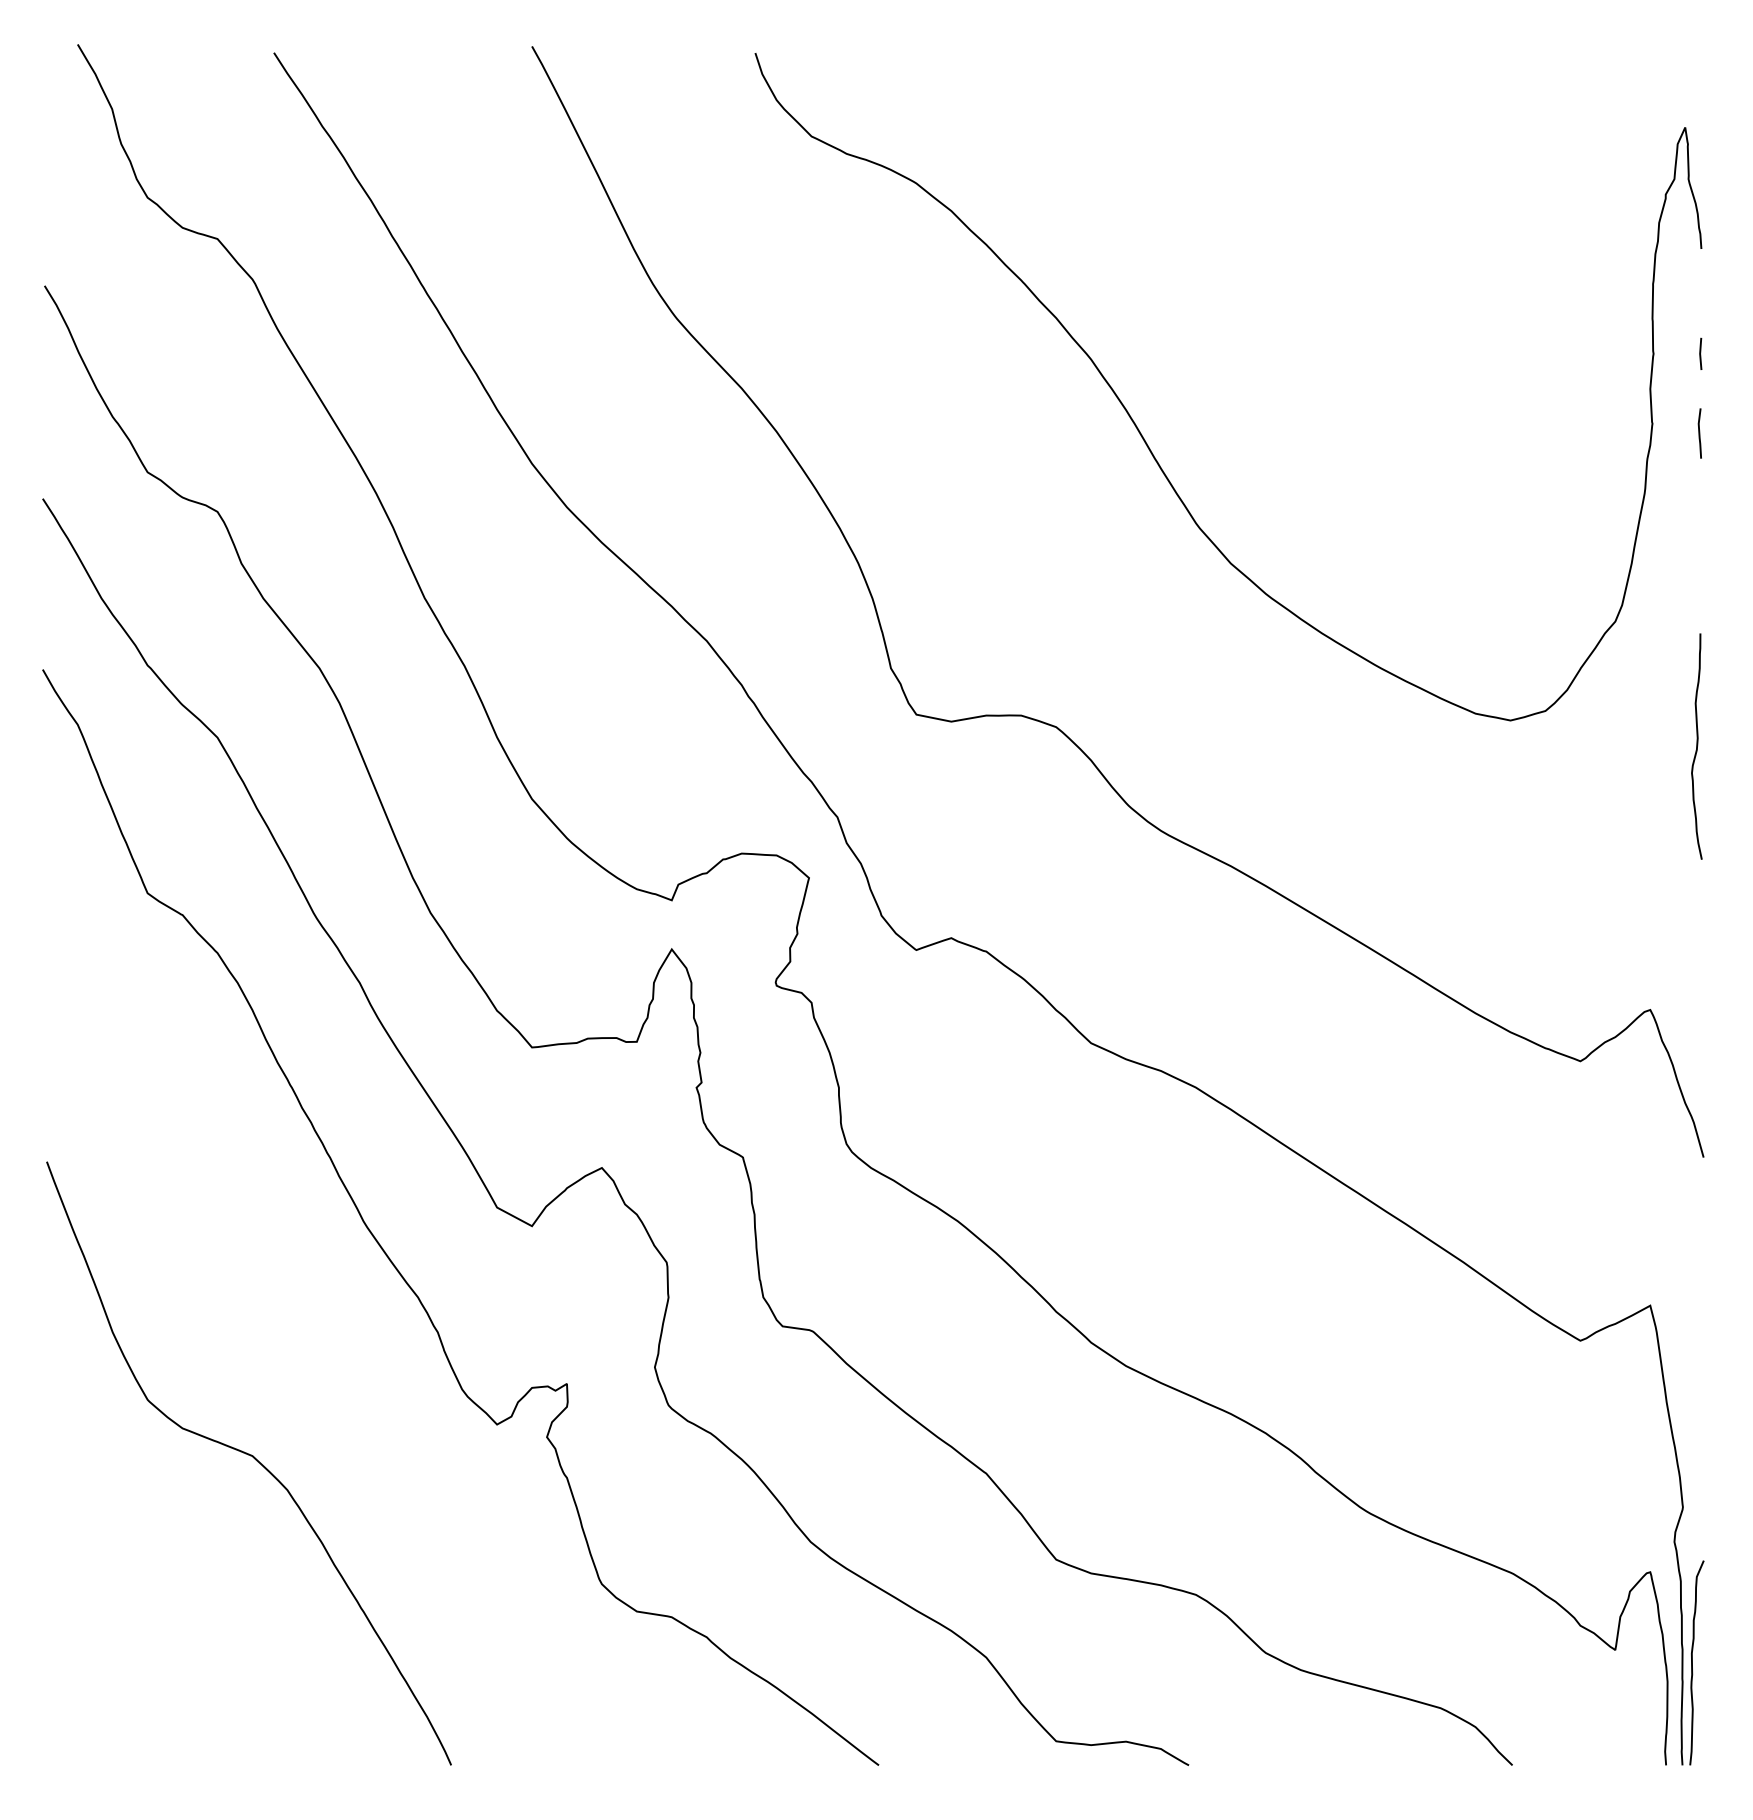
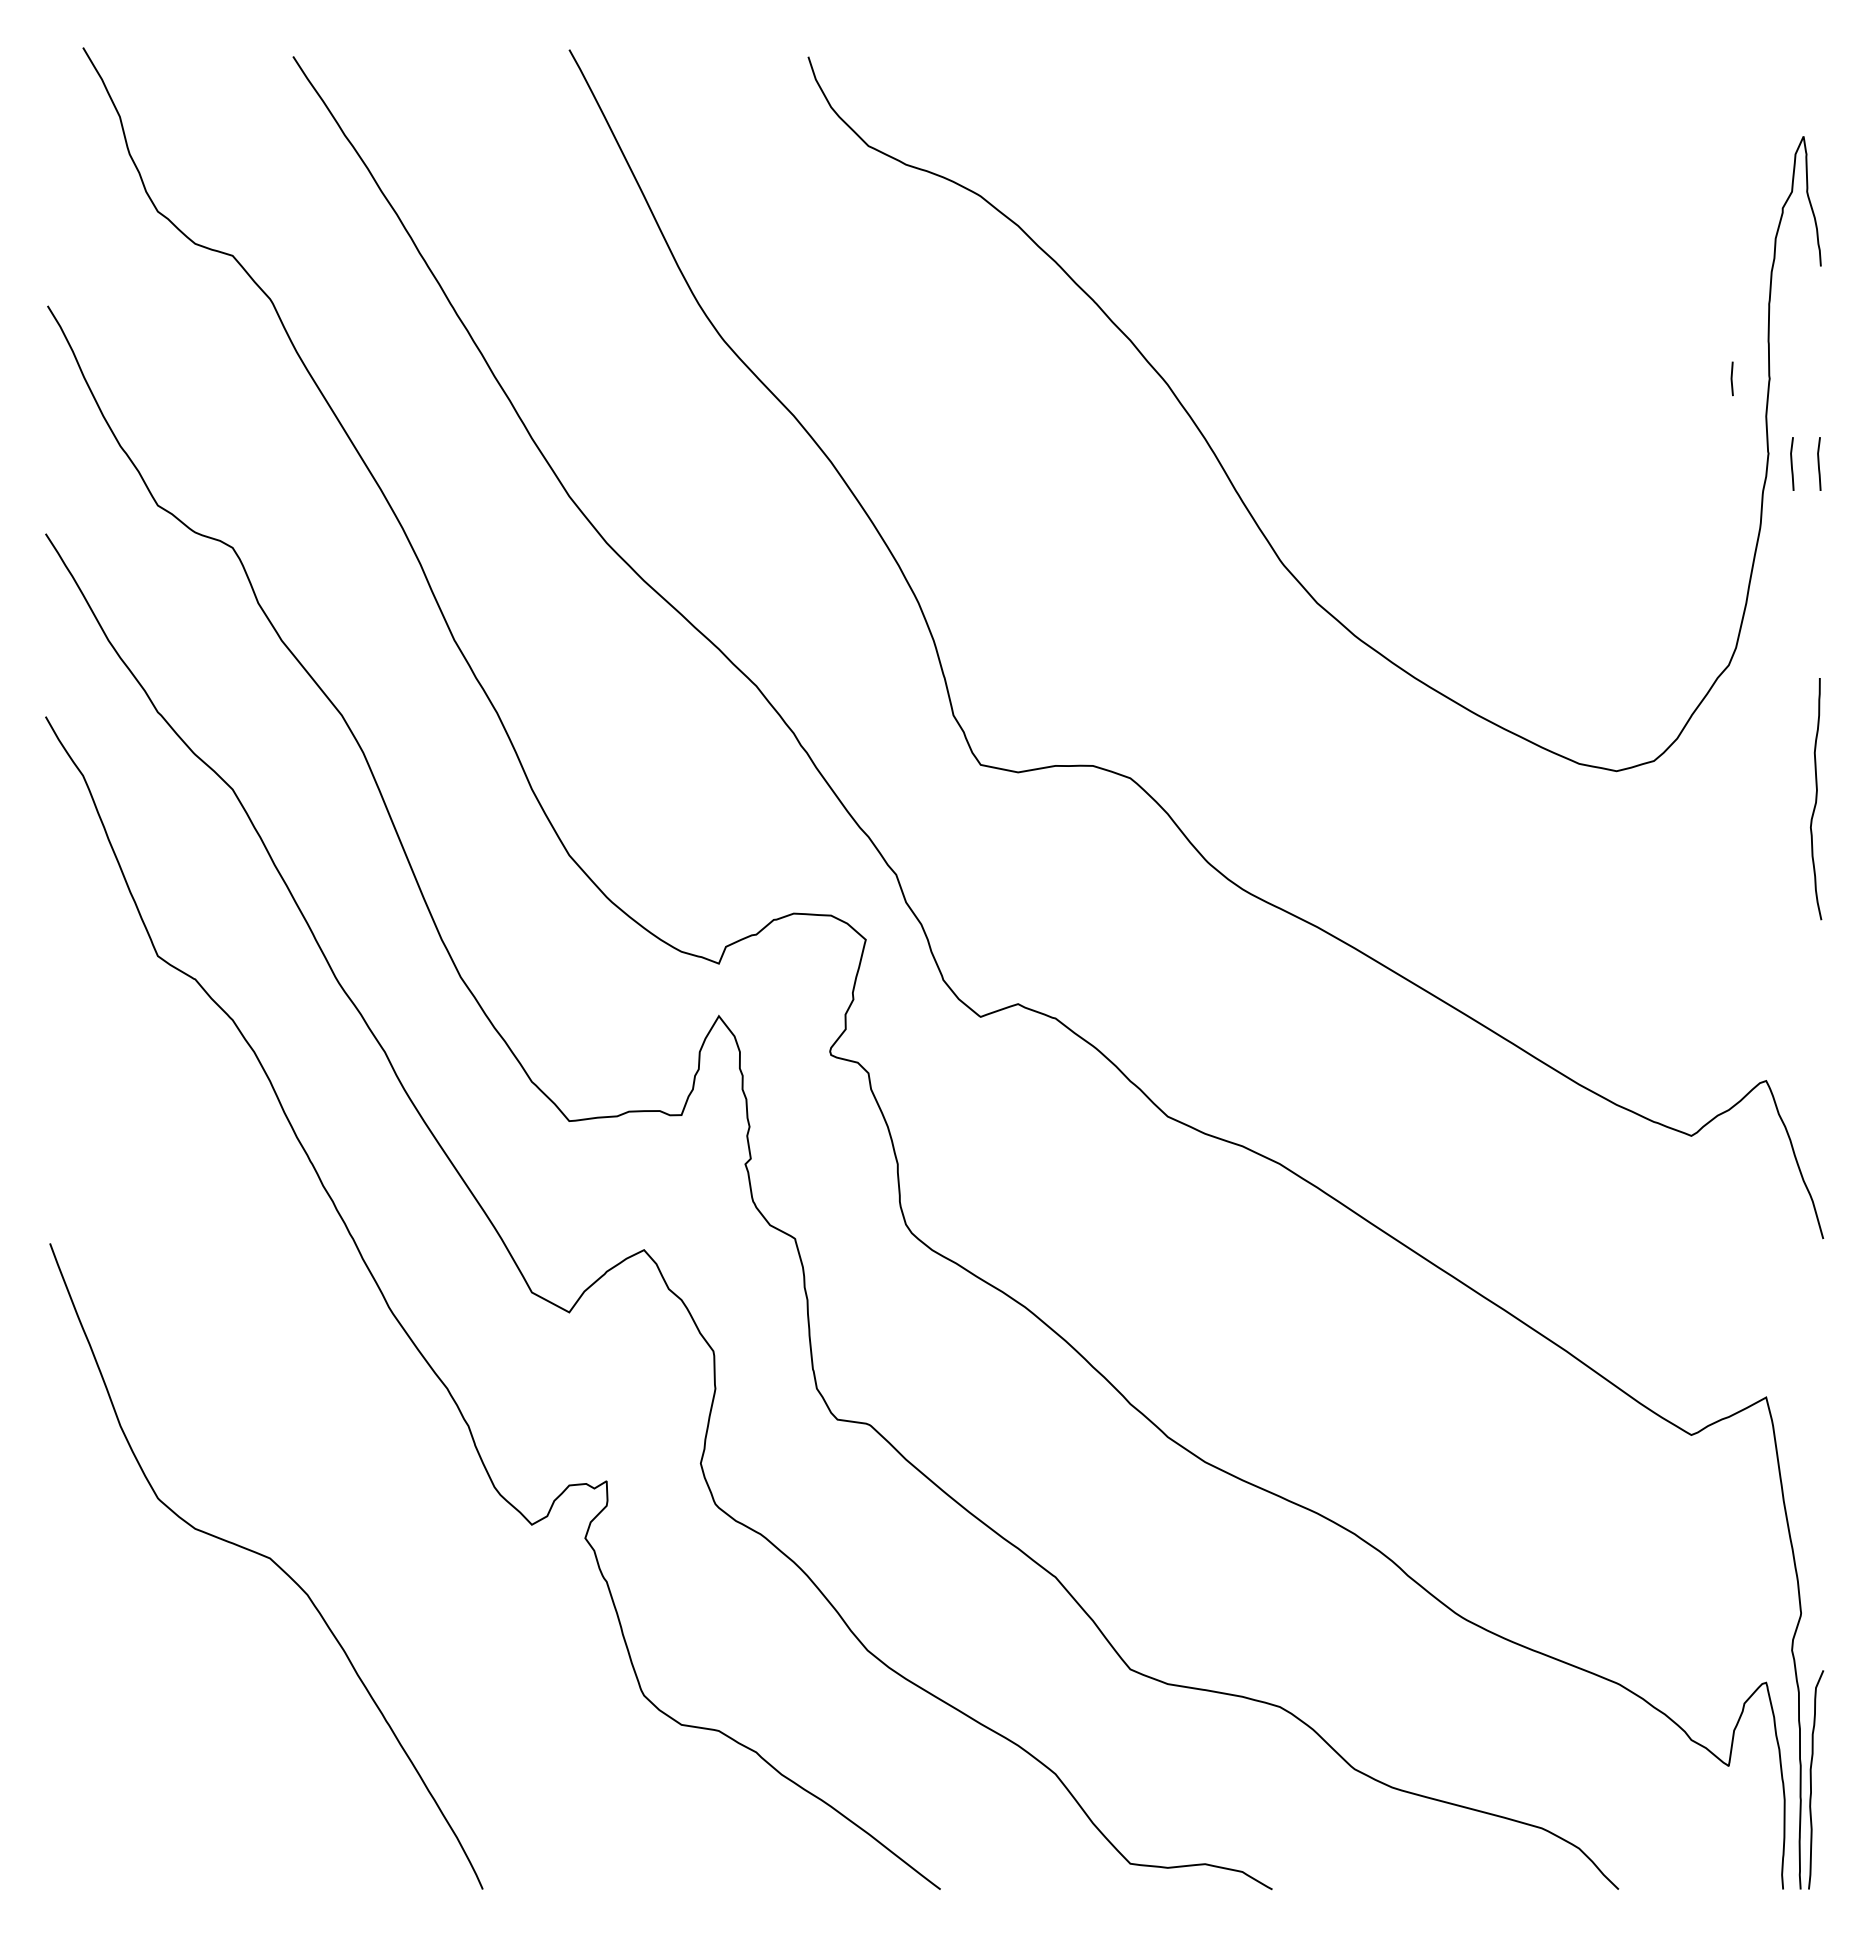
line: (1700, 353) -> (1731, 378), moved
line: (1674, 433) -> (1792, 463), added

